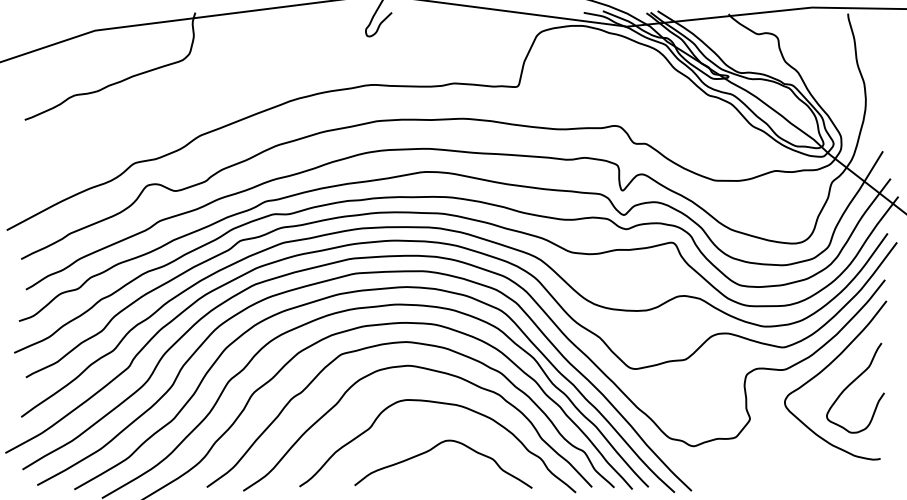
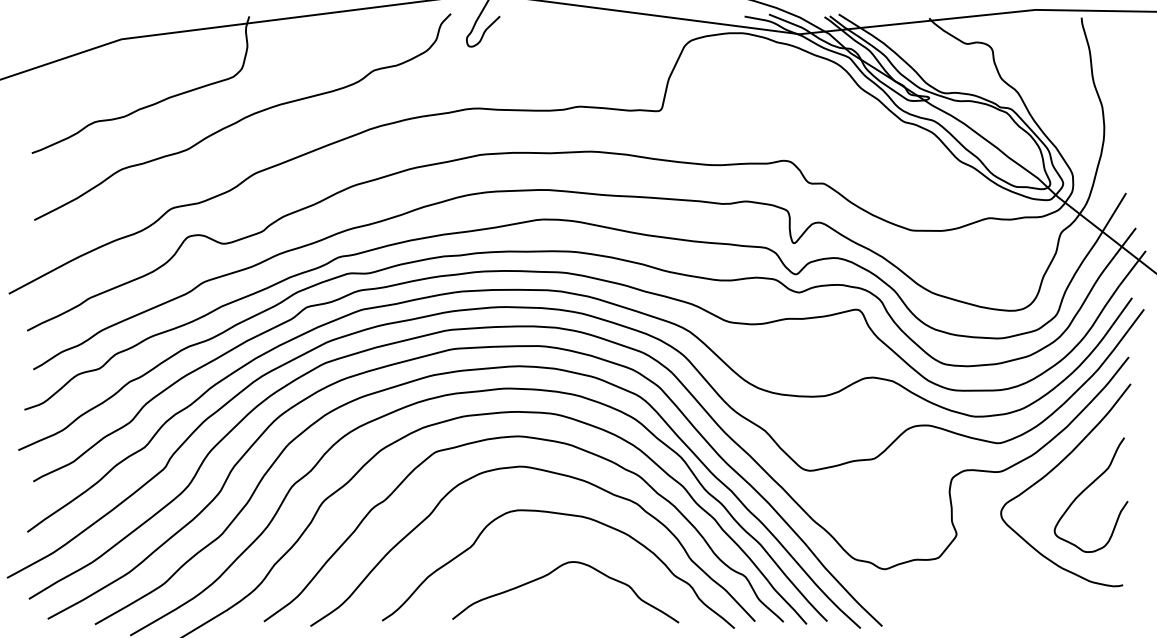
curve: (189, 92) -> (241, 118), added

